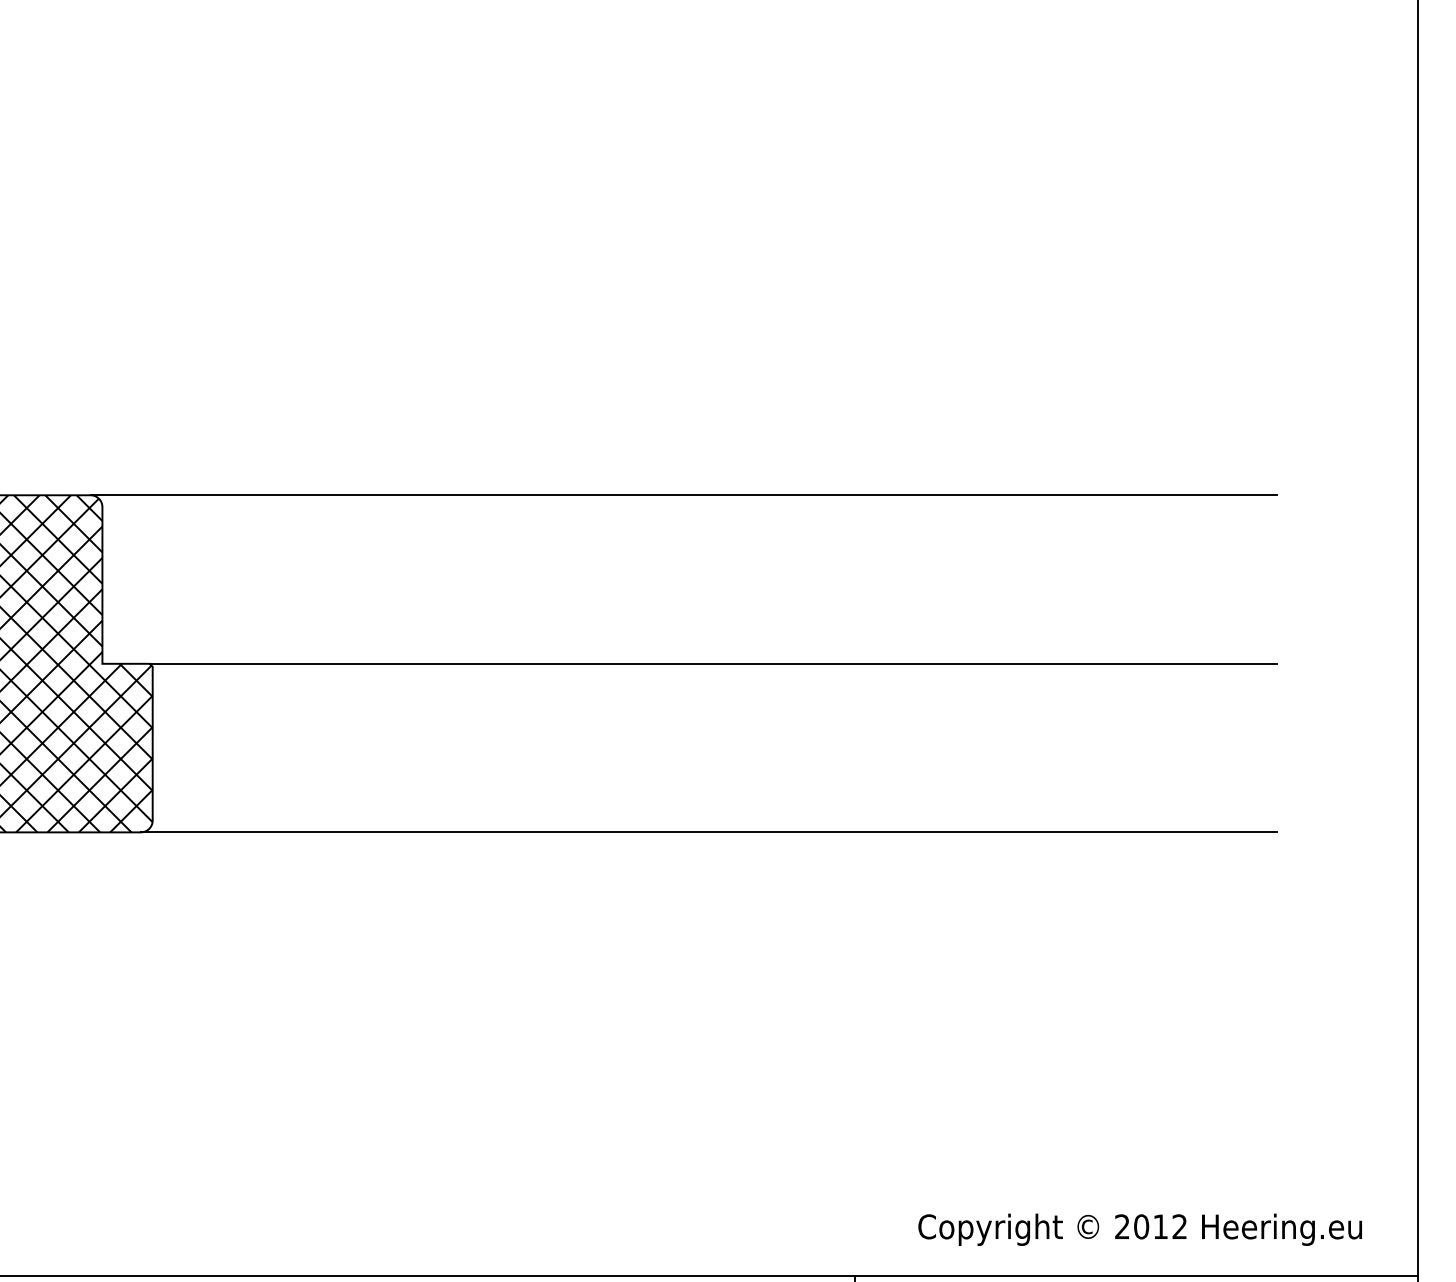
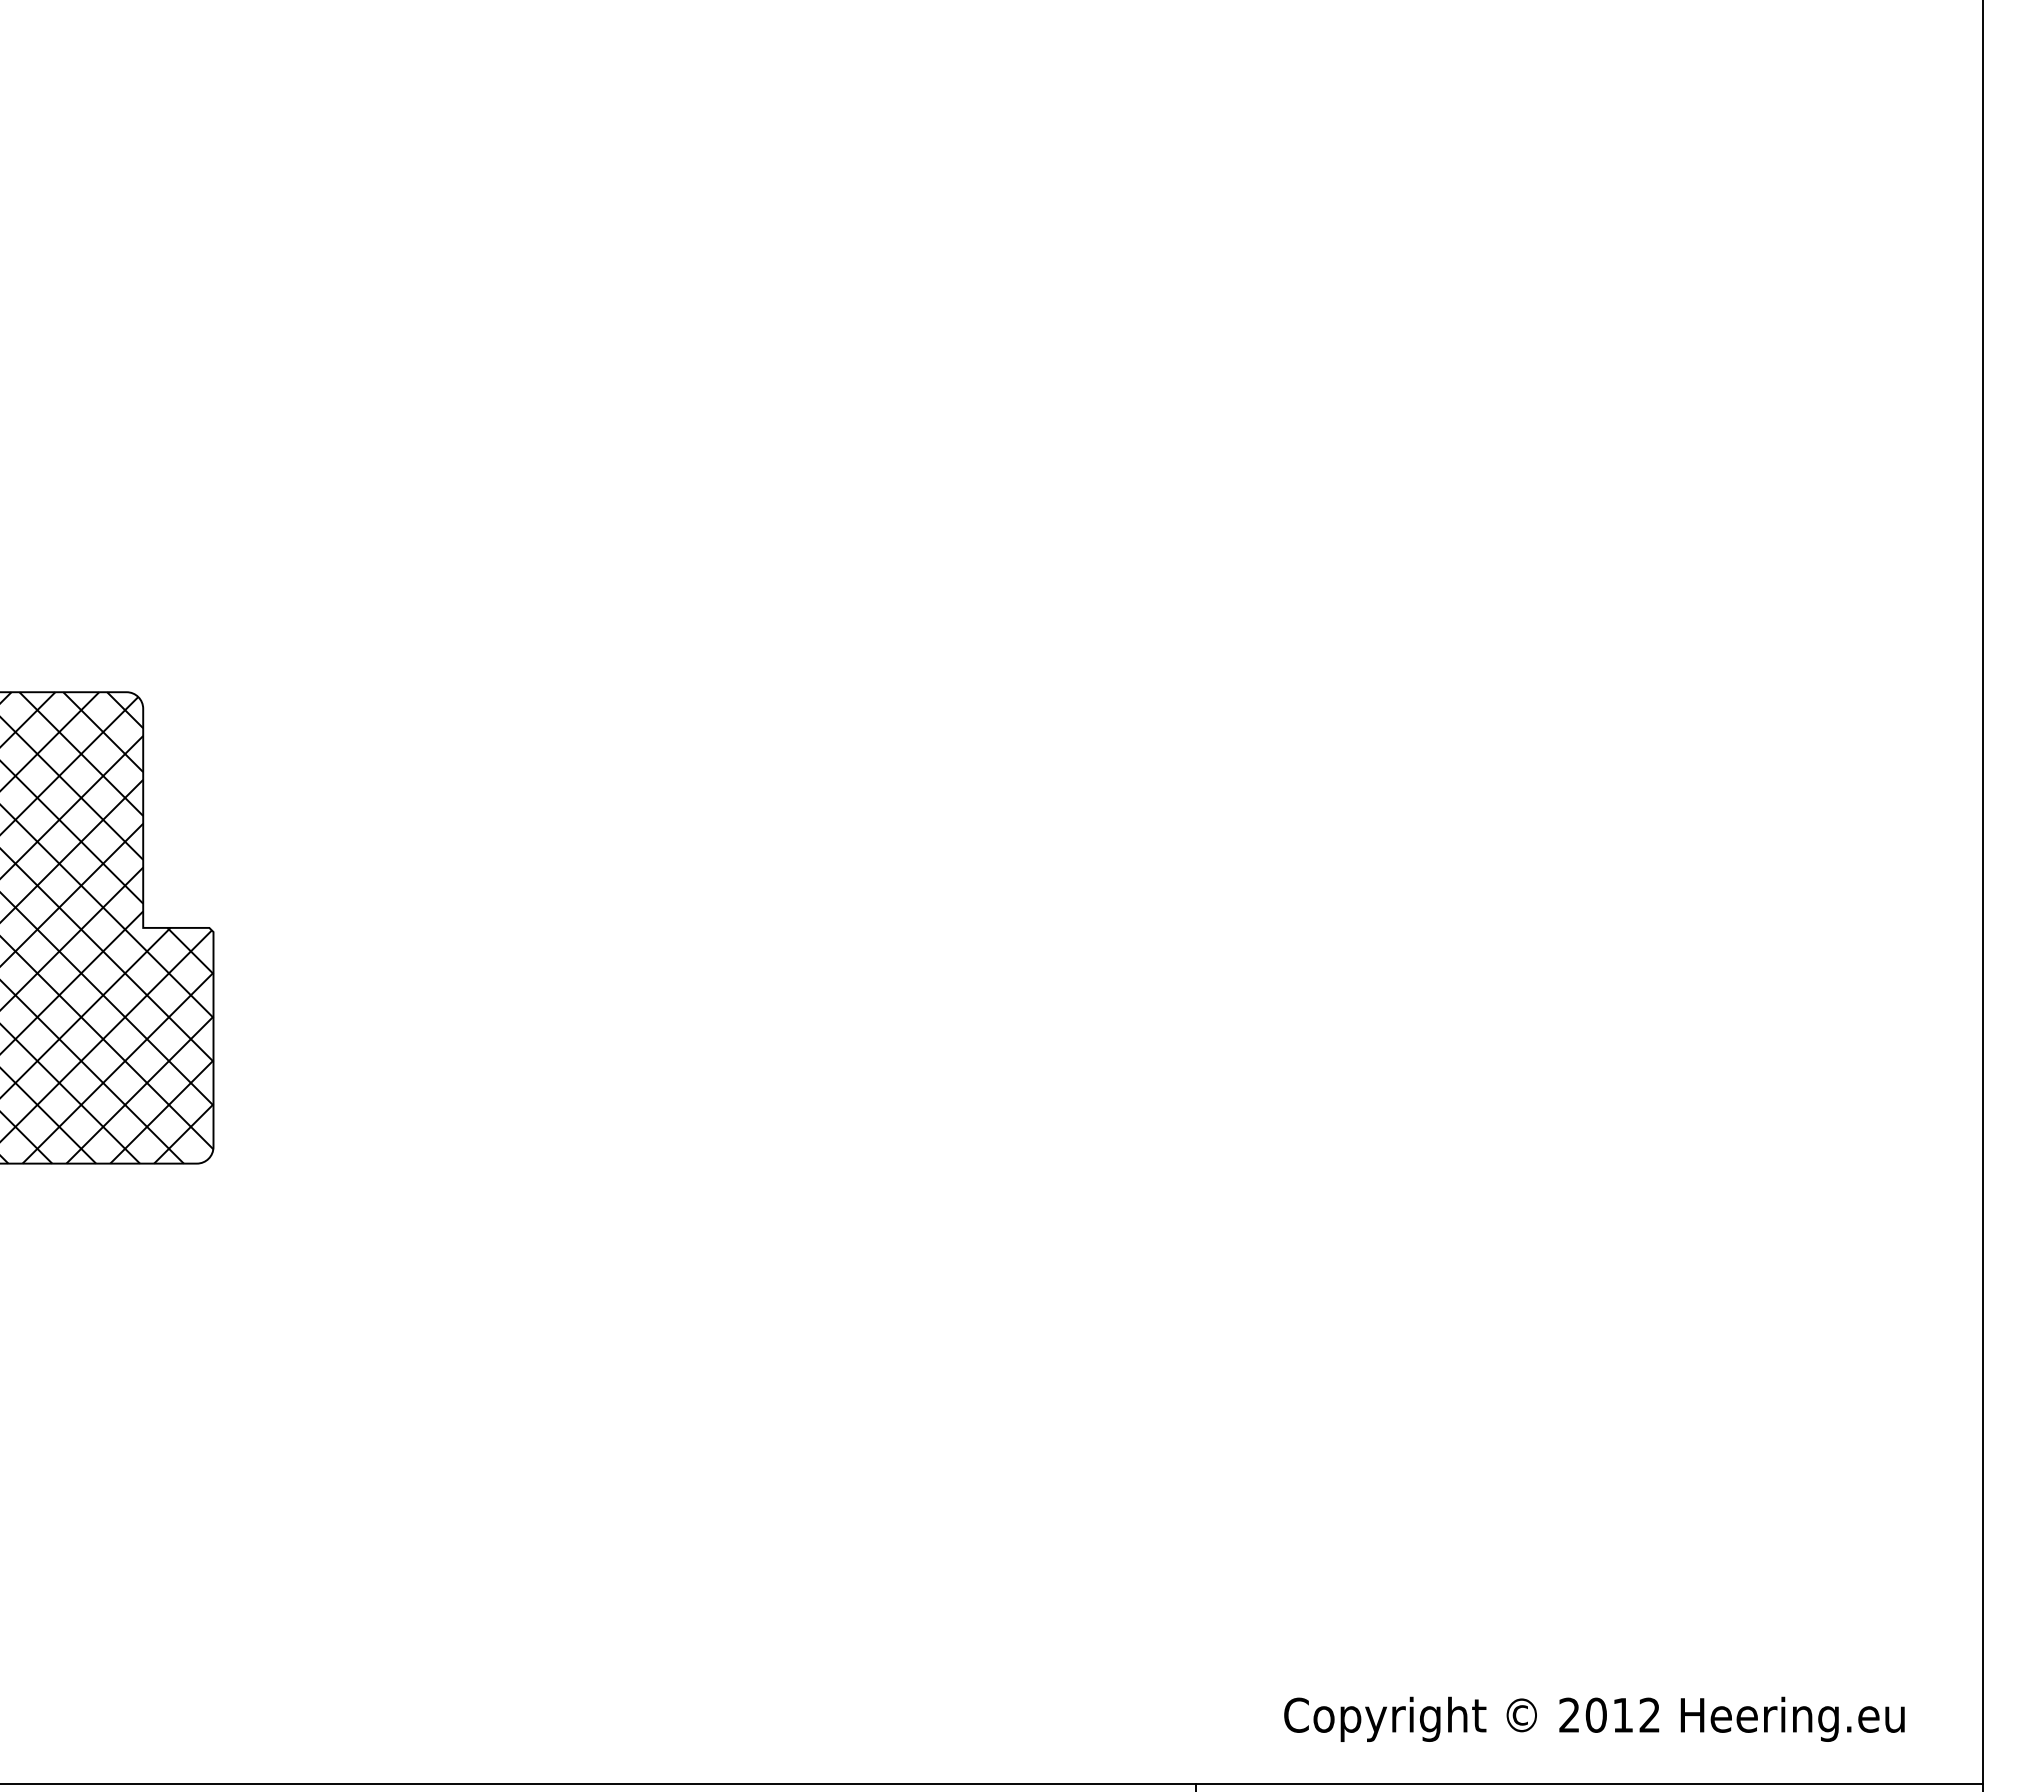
line: (684, 495) -> (956, 692), removed
line: (713, 663) -> (997, 927), removed
line: (709, 832) -> (991, 1163), removed

